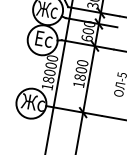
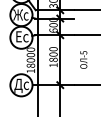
text: (32, 104) -> (22, 85), Жс -> Дс

